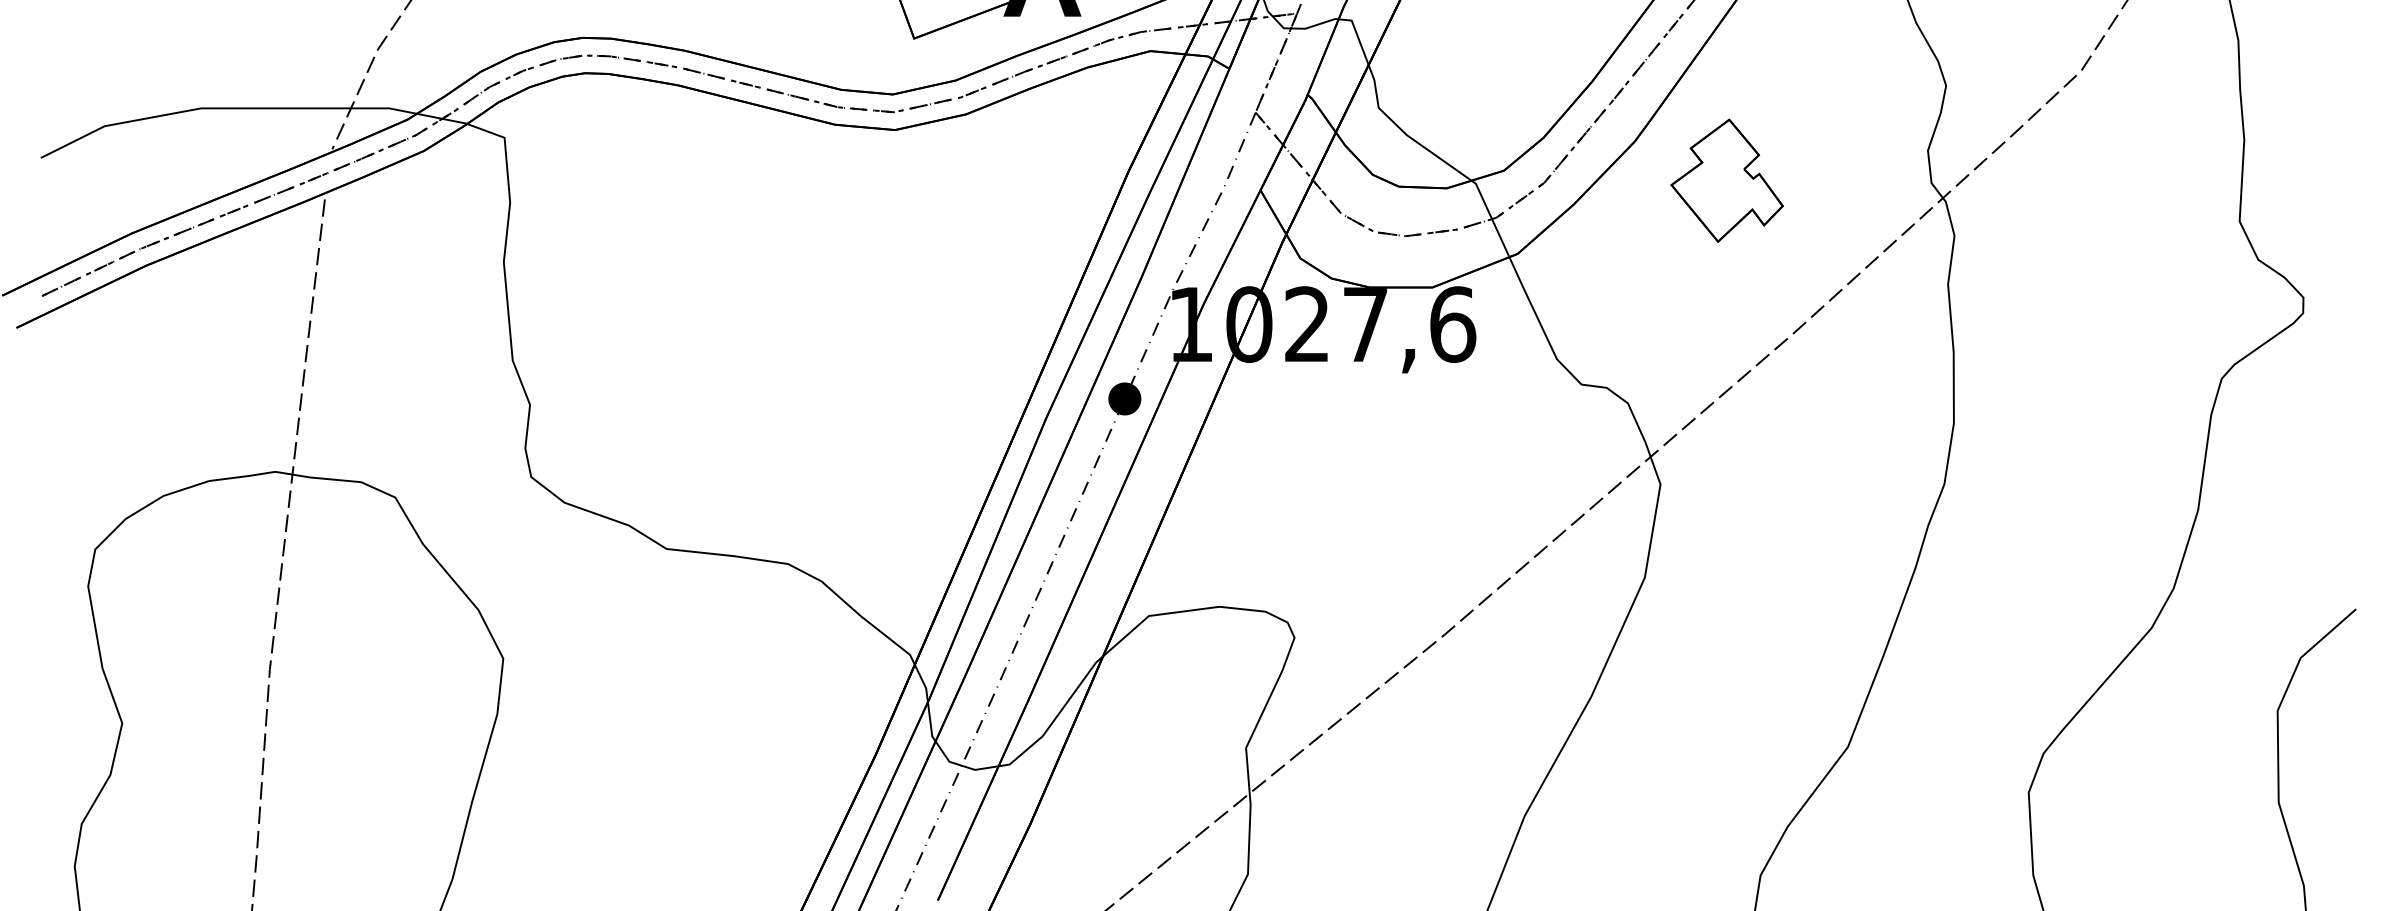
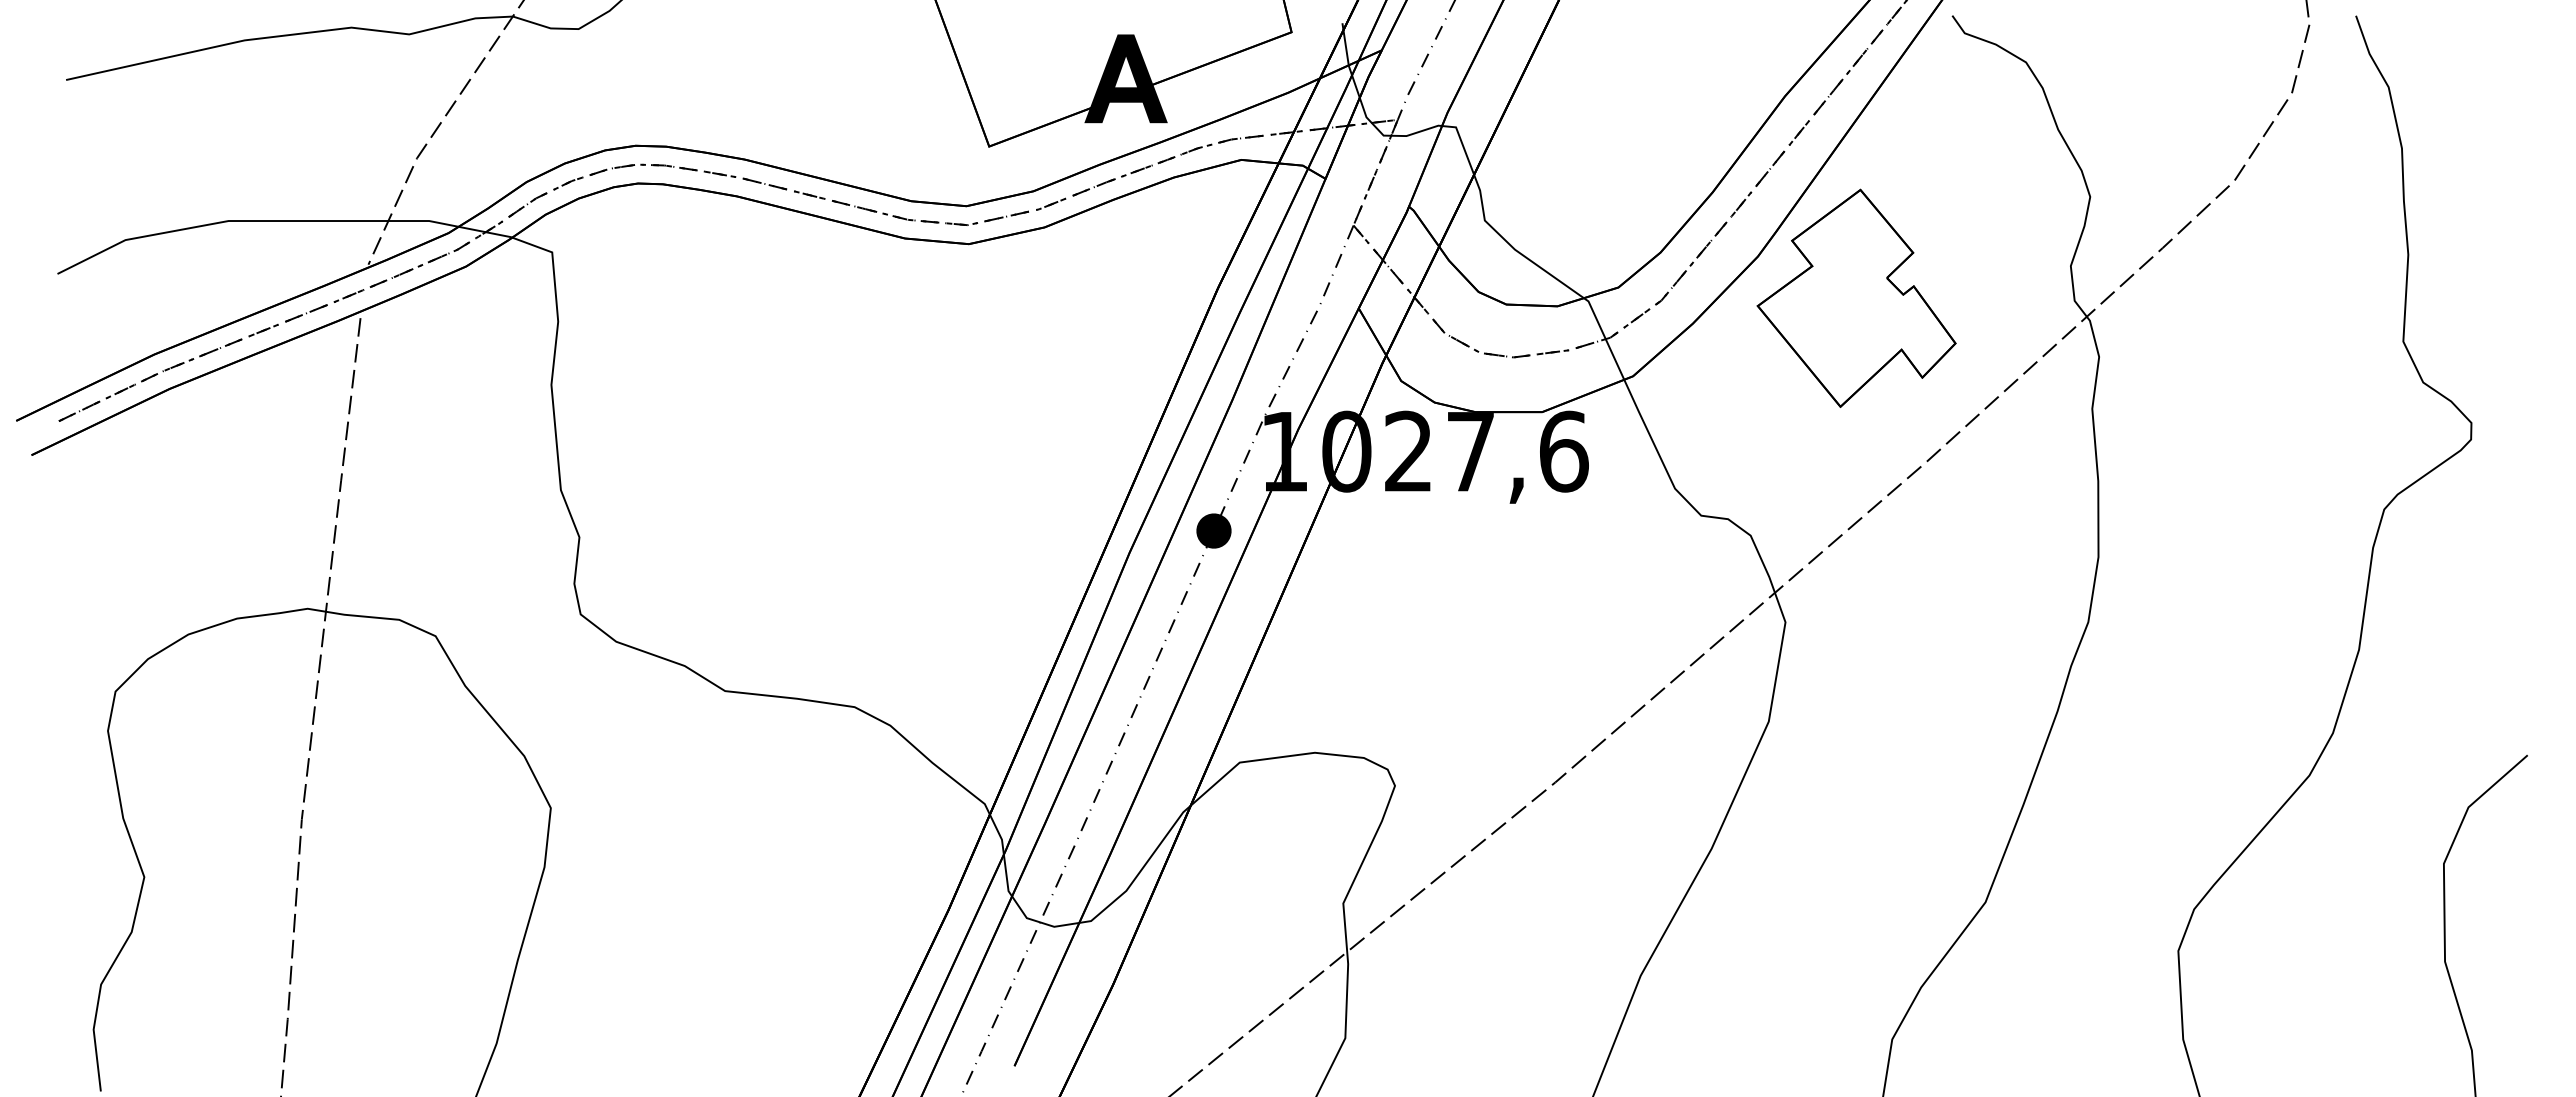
part: (1727, 180) -> (1856, 297), size x1.67

